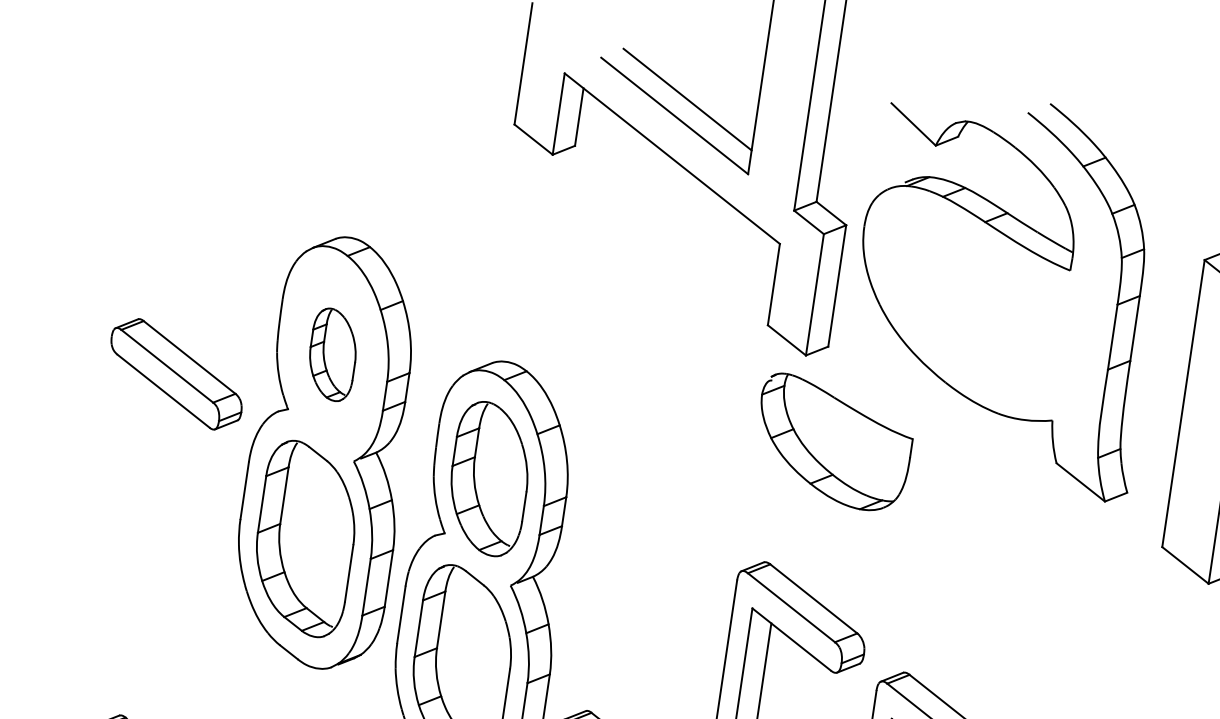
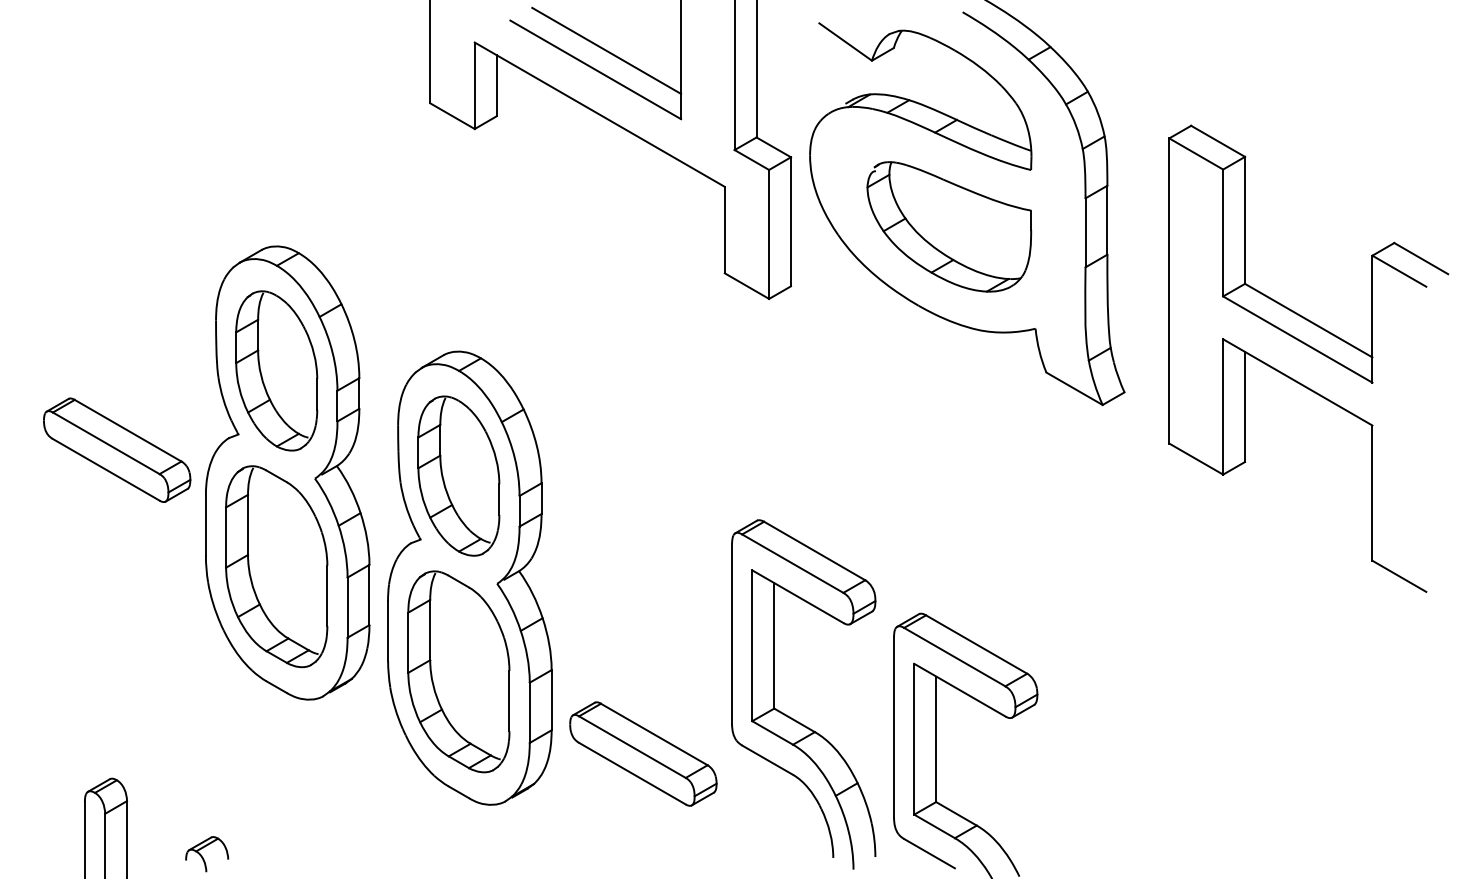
part: (332, 354) -> (276, 370), size x1.67
part: (176, 373) -> (117, 449), moved
part: (833, 442) -> (949, 226), moved

